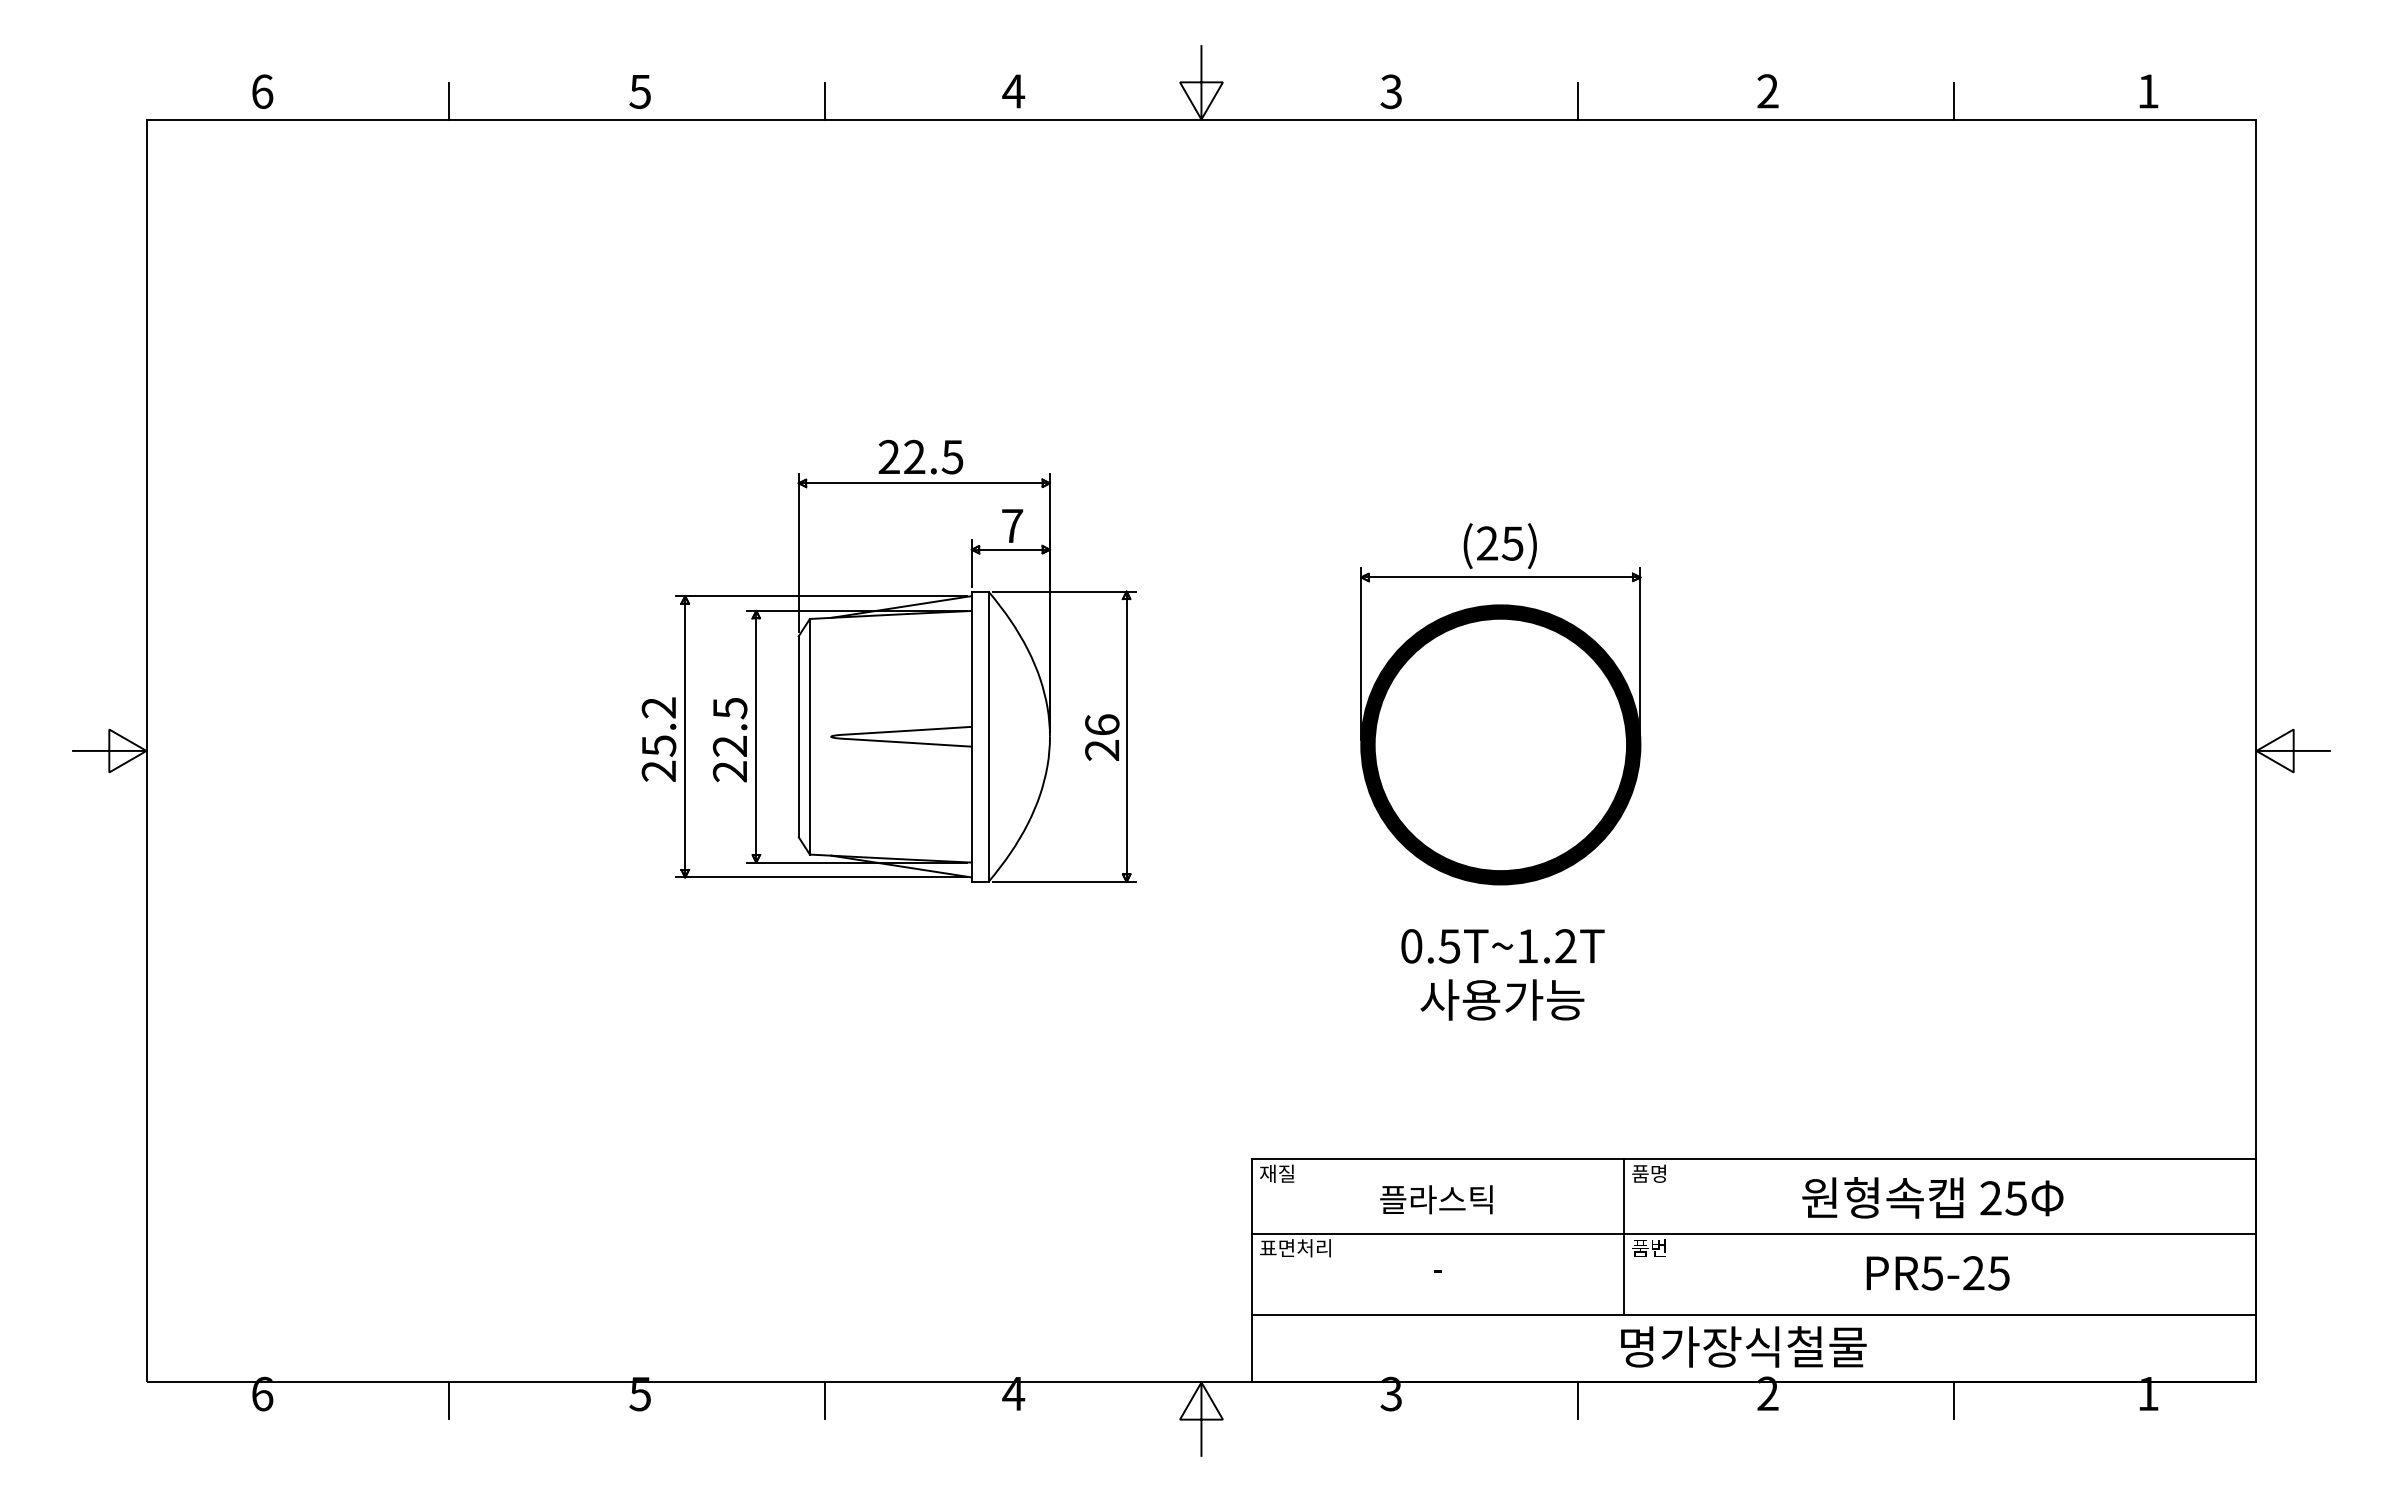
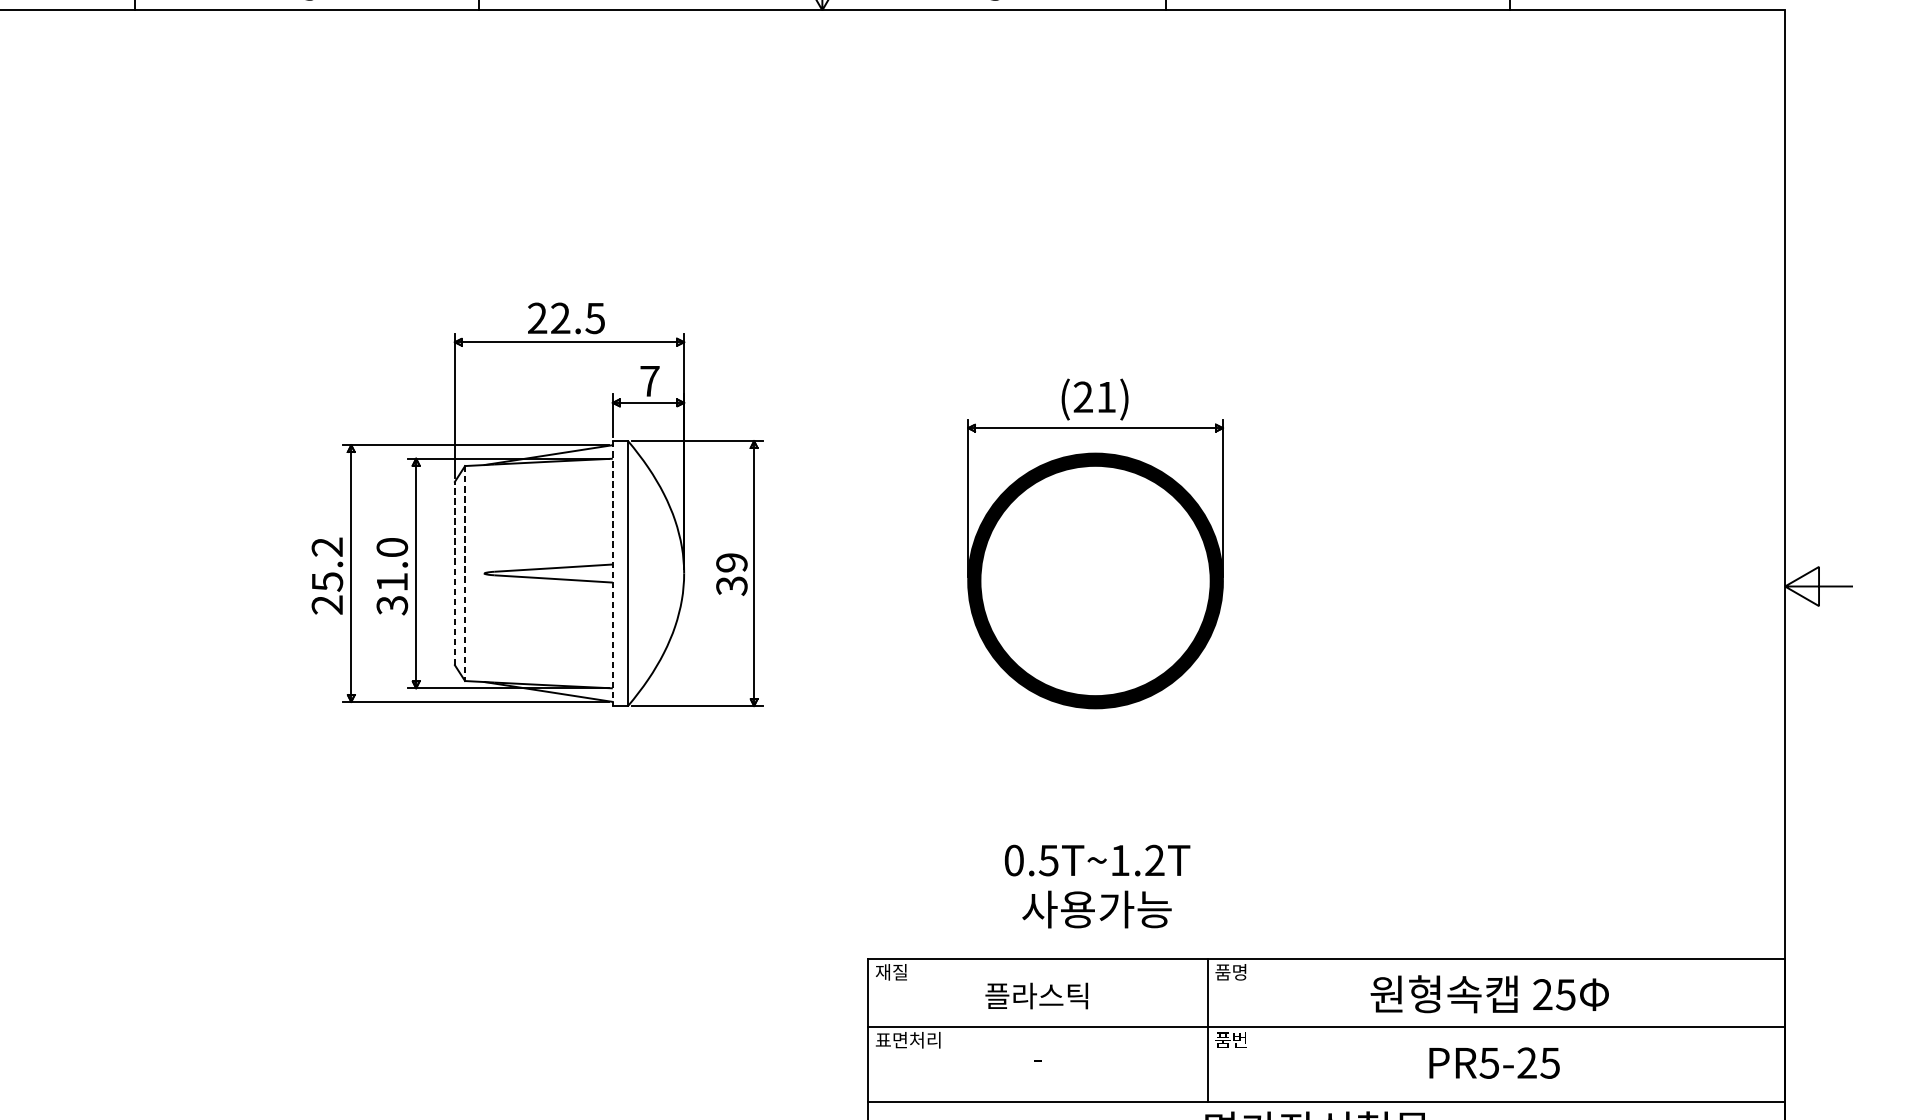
text: (1512, 543) -> (1106, 397), (25) -> (21)
line: (798, 736) -> (454, 573), solid -> dashed
line: (809, 736) -> (464, 573), solid -> dashed
line: (971, 737) -> (612, 574), solid -> dashed
text: (1102, 737) -> (732, 574), 26 -> 39
text: (729, 739) -> (391, 576), 22.5 -> 31.0
text: (1502, 974) -> (1097, 886), moved

